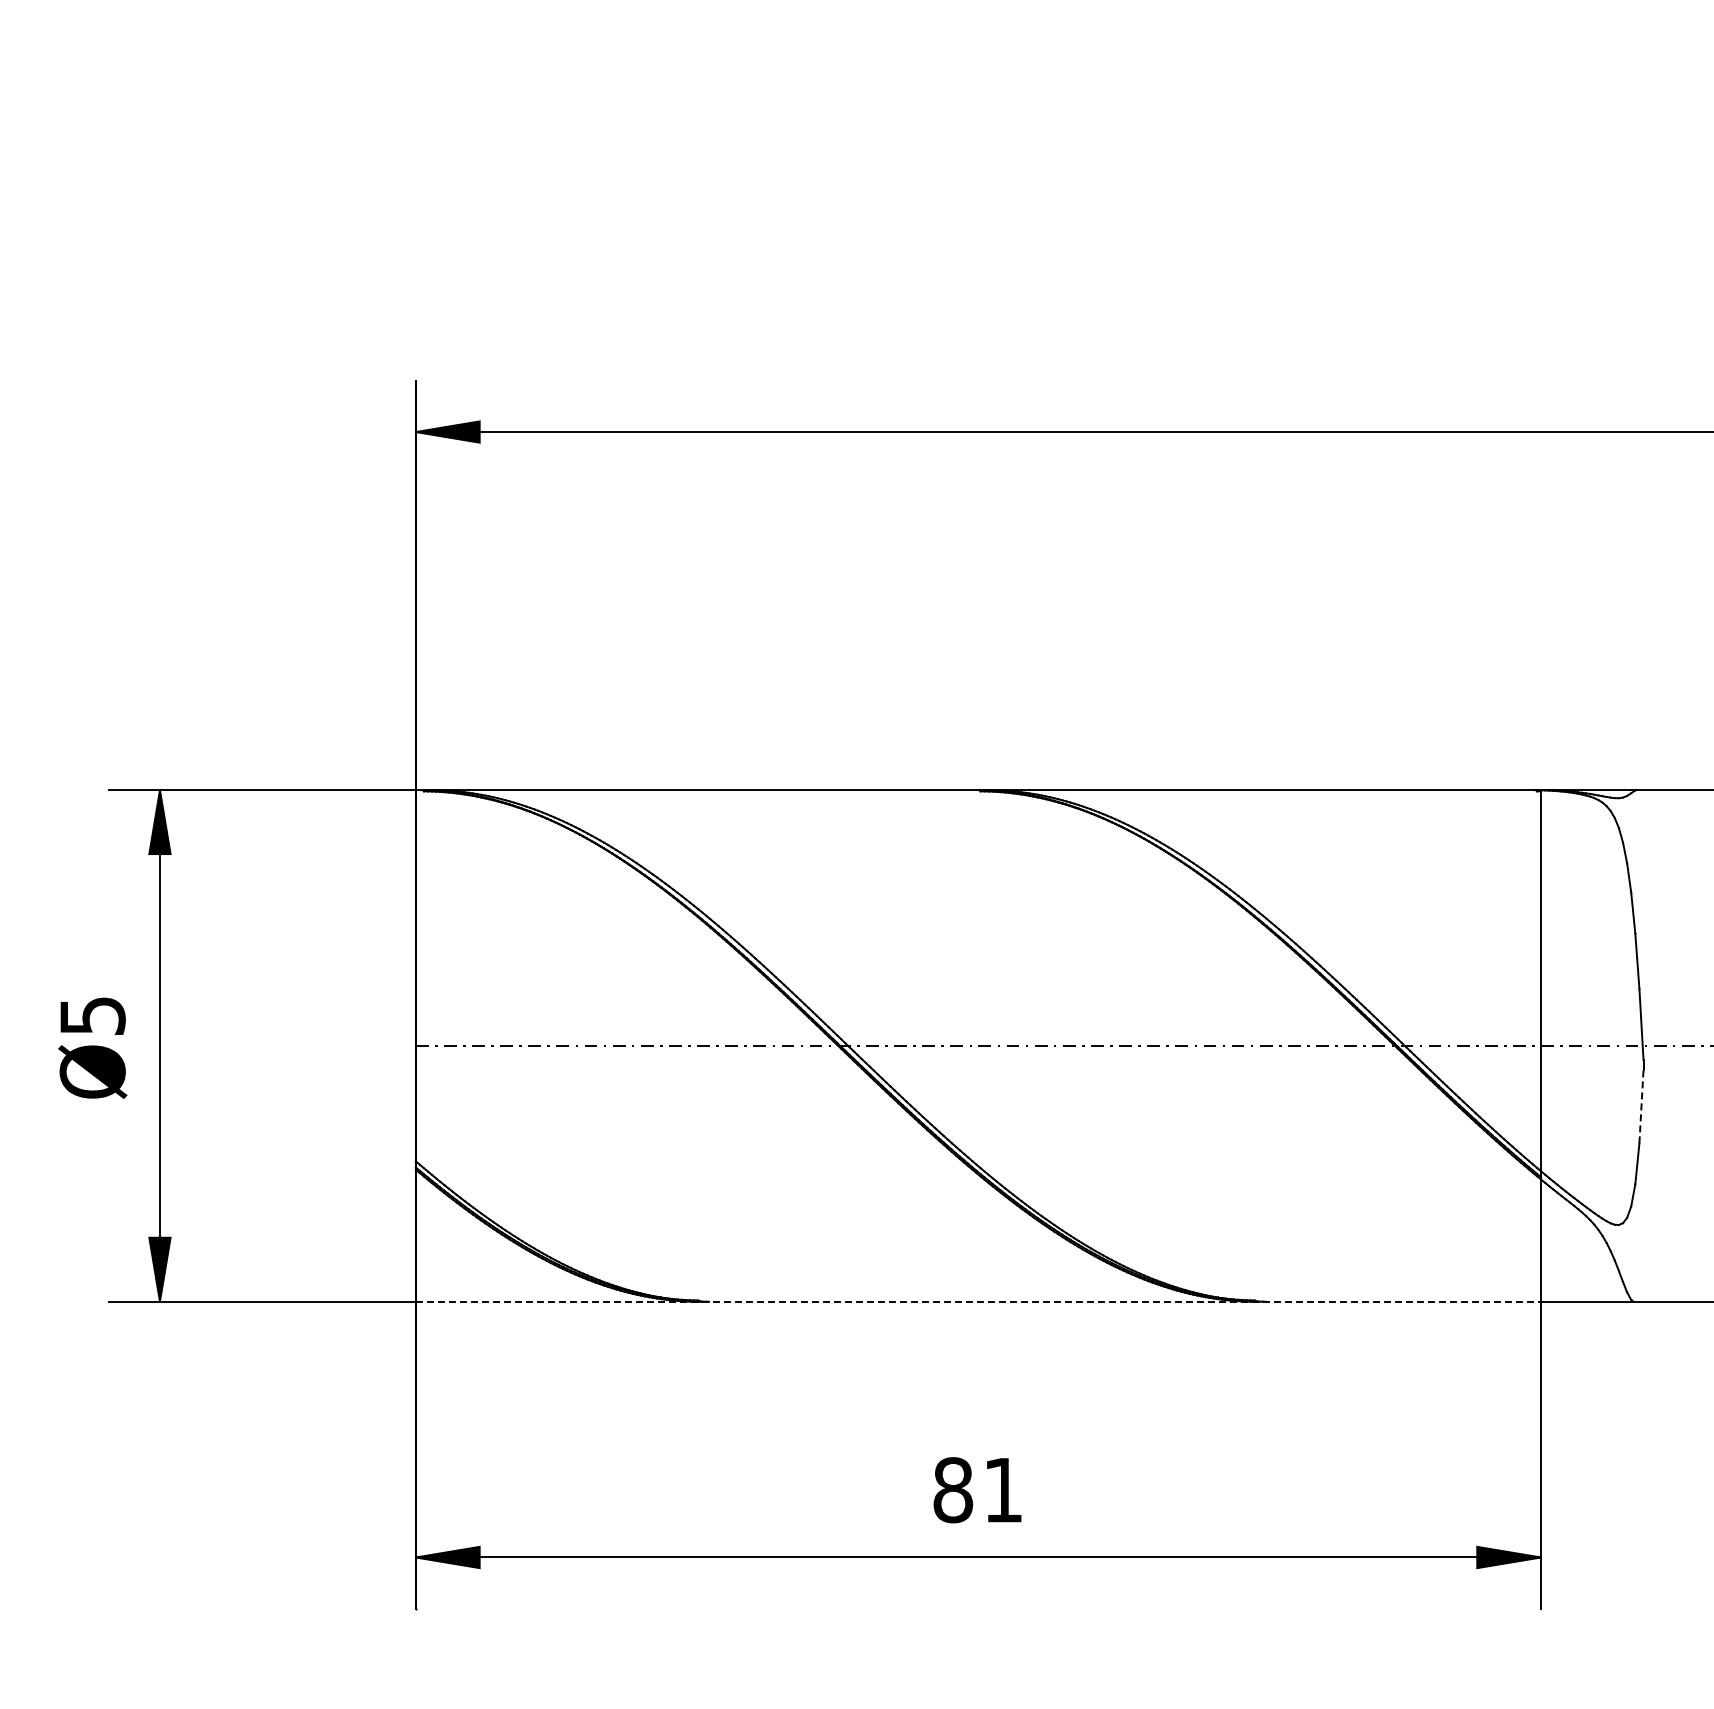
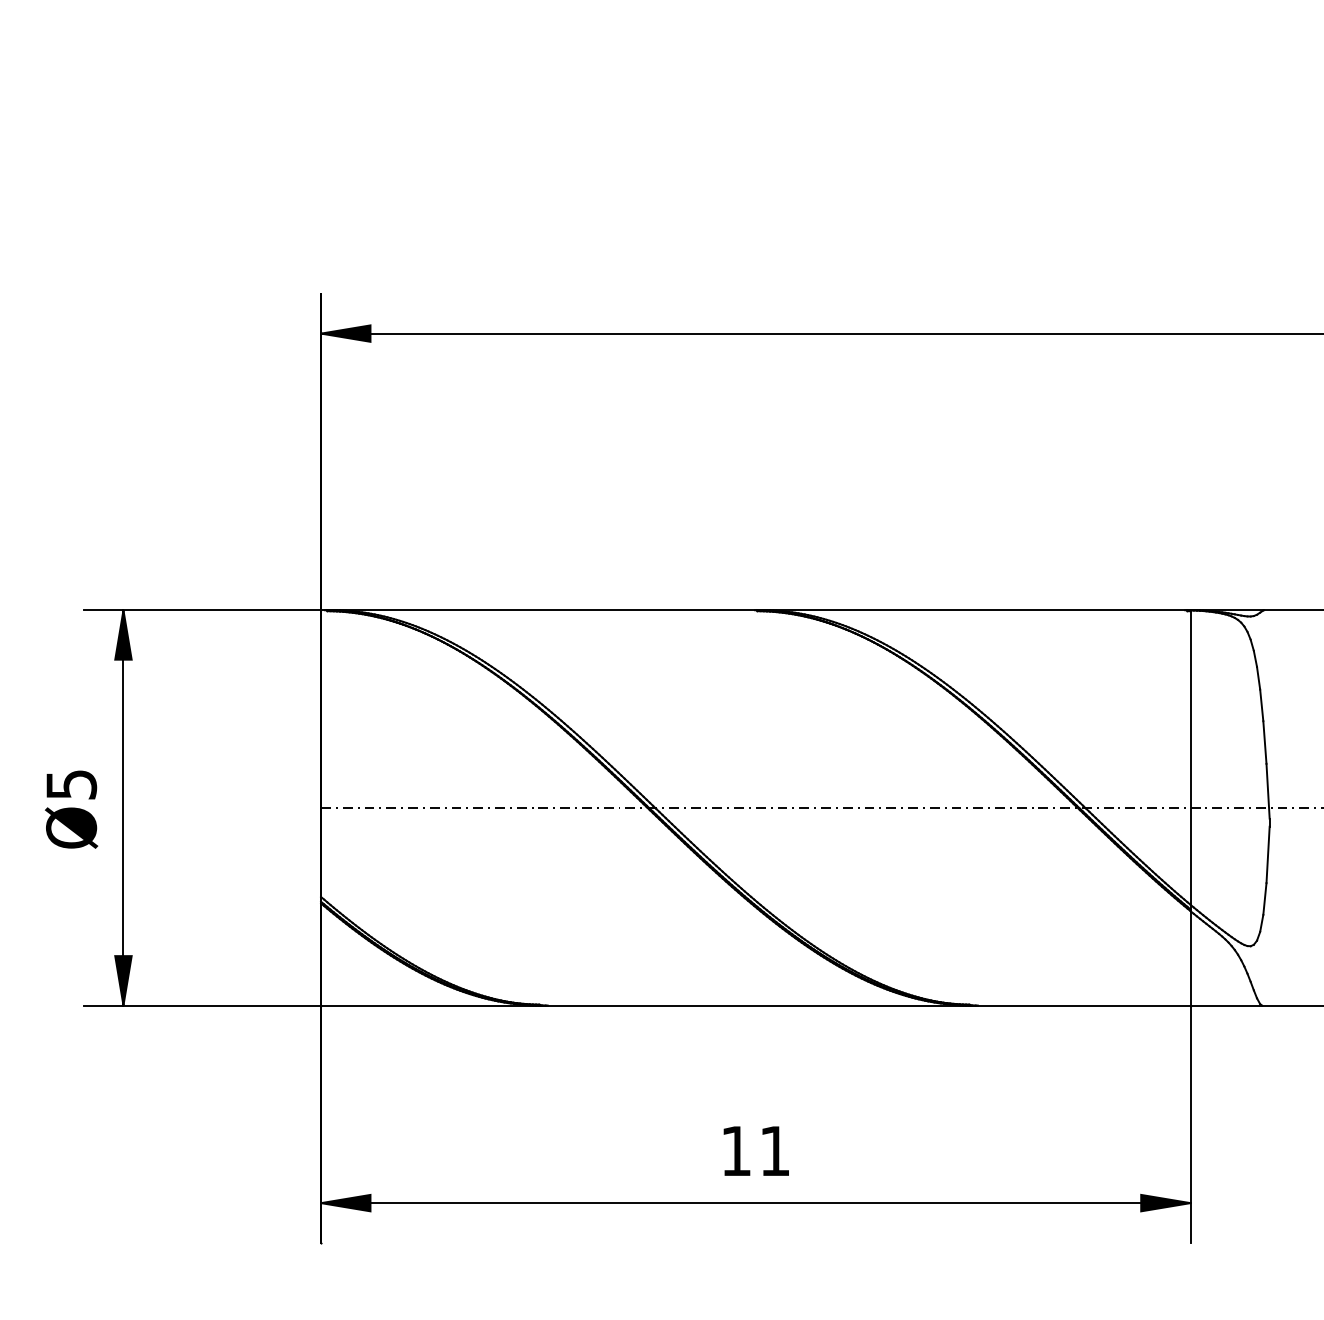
line: (1641, 1106) -> (1268, 854), dashed -> solid
line: (978, 1301) -> (755, 1005), dashed -> solid
text: (953, 1490) -> (736, 1151), 81 -> 11

